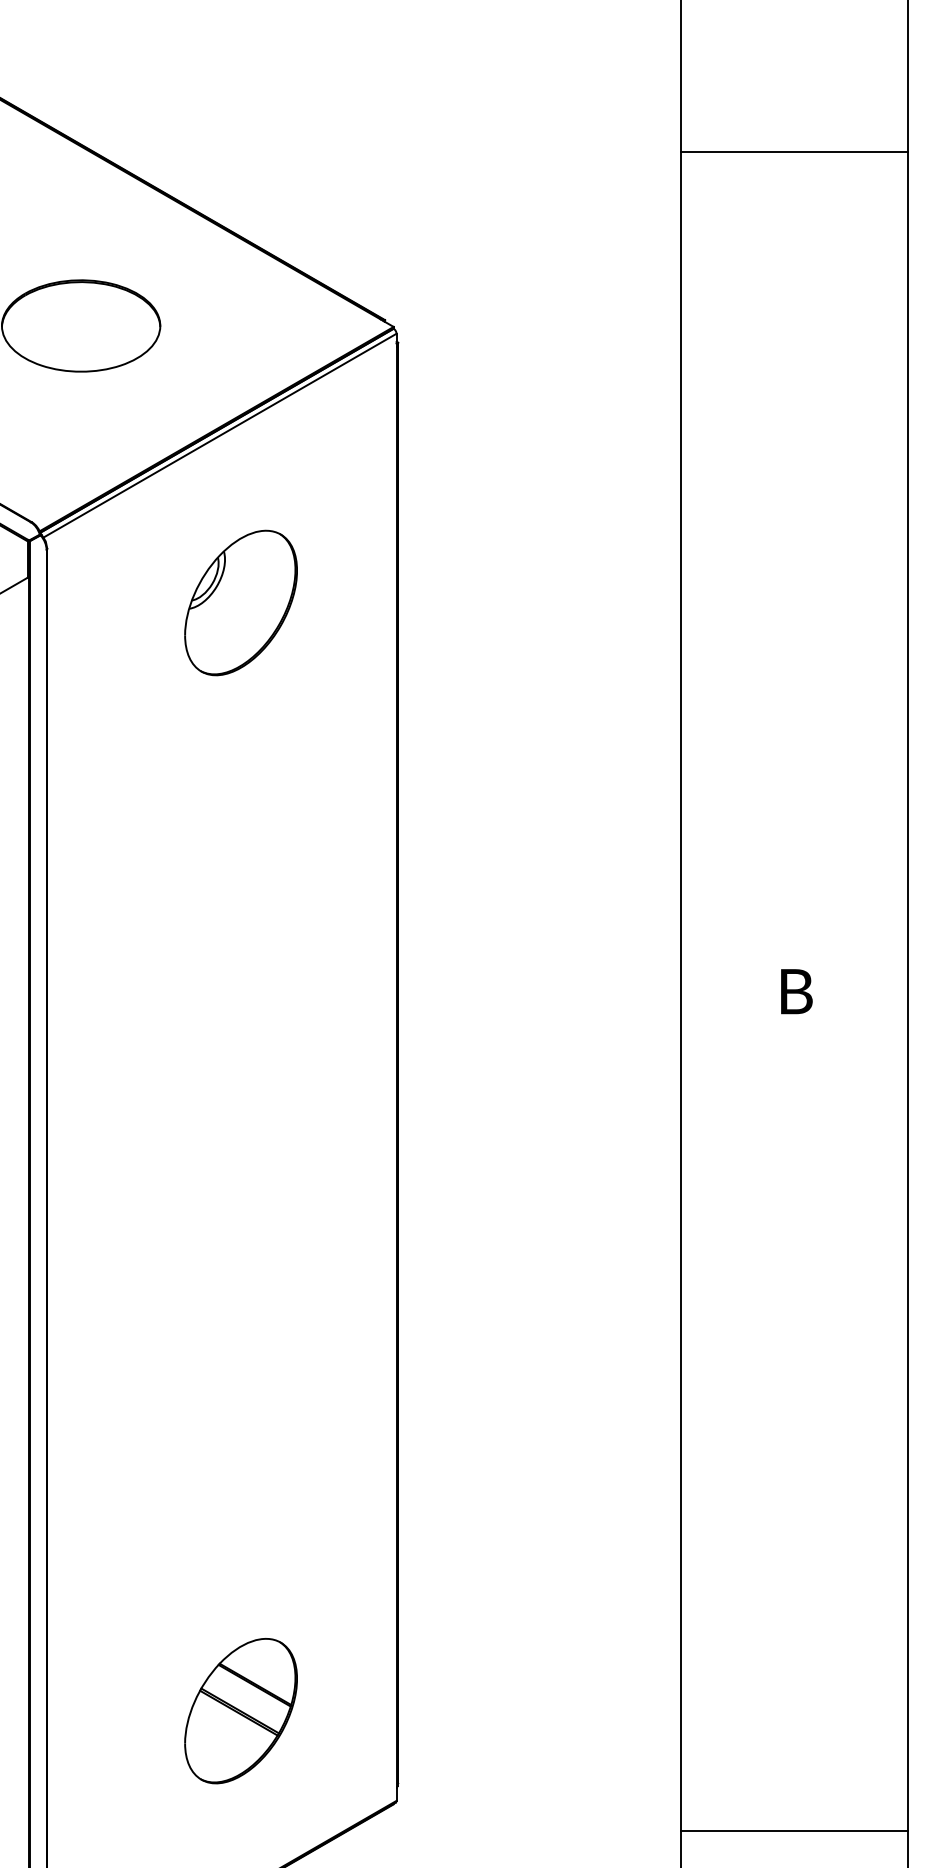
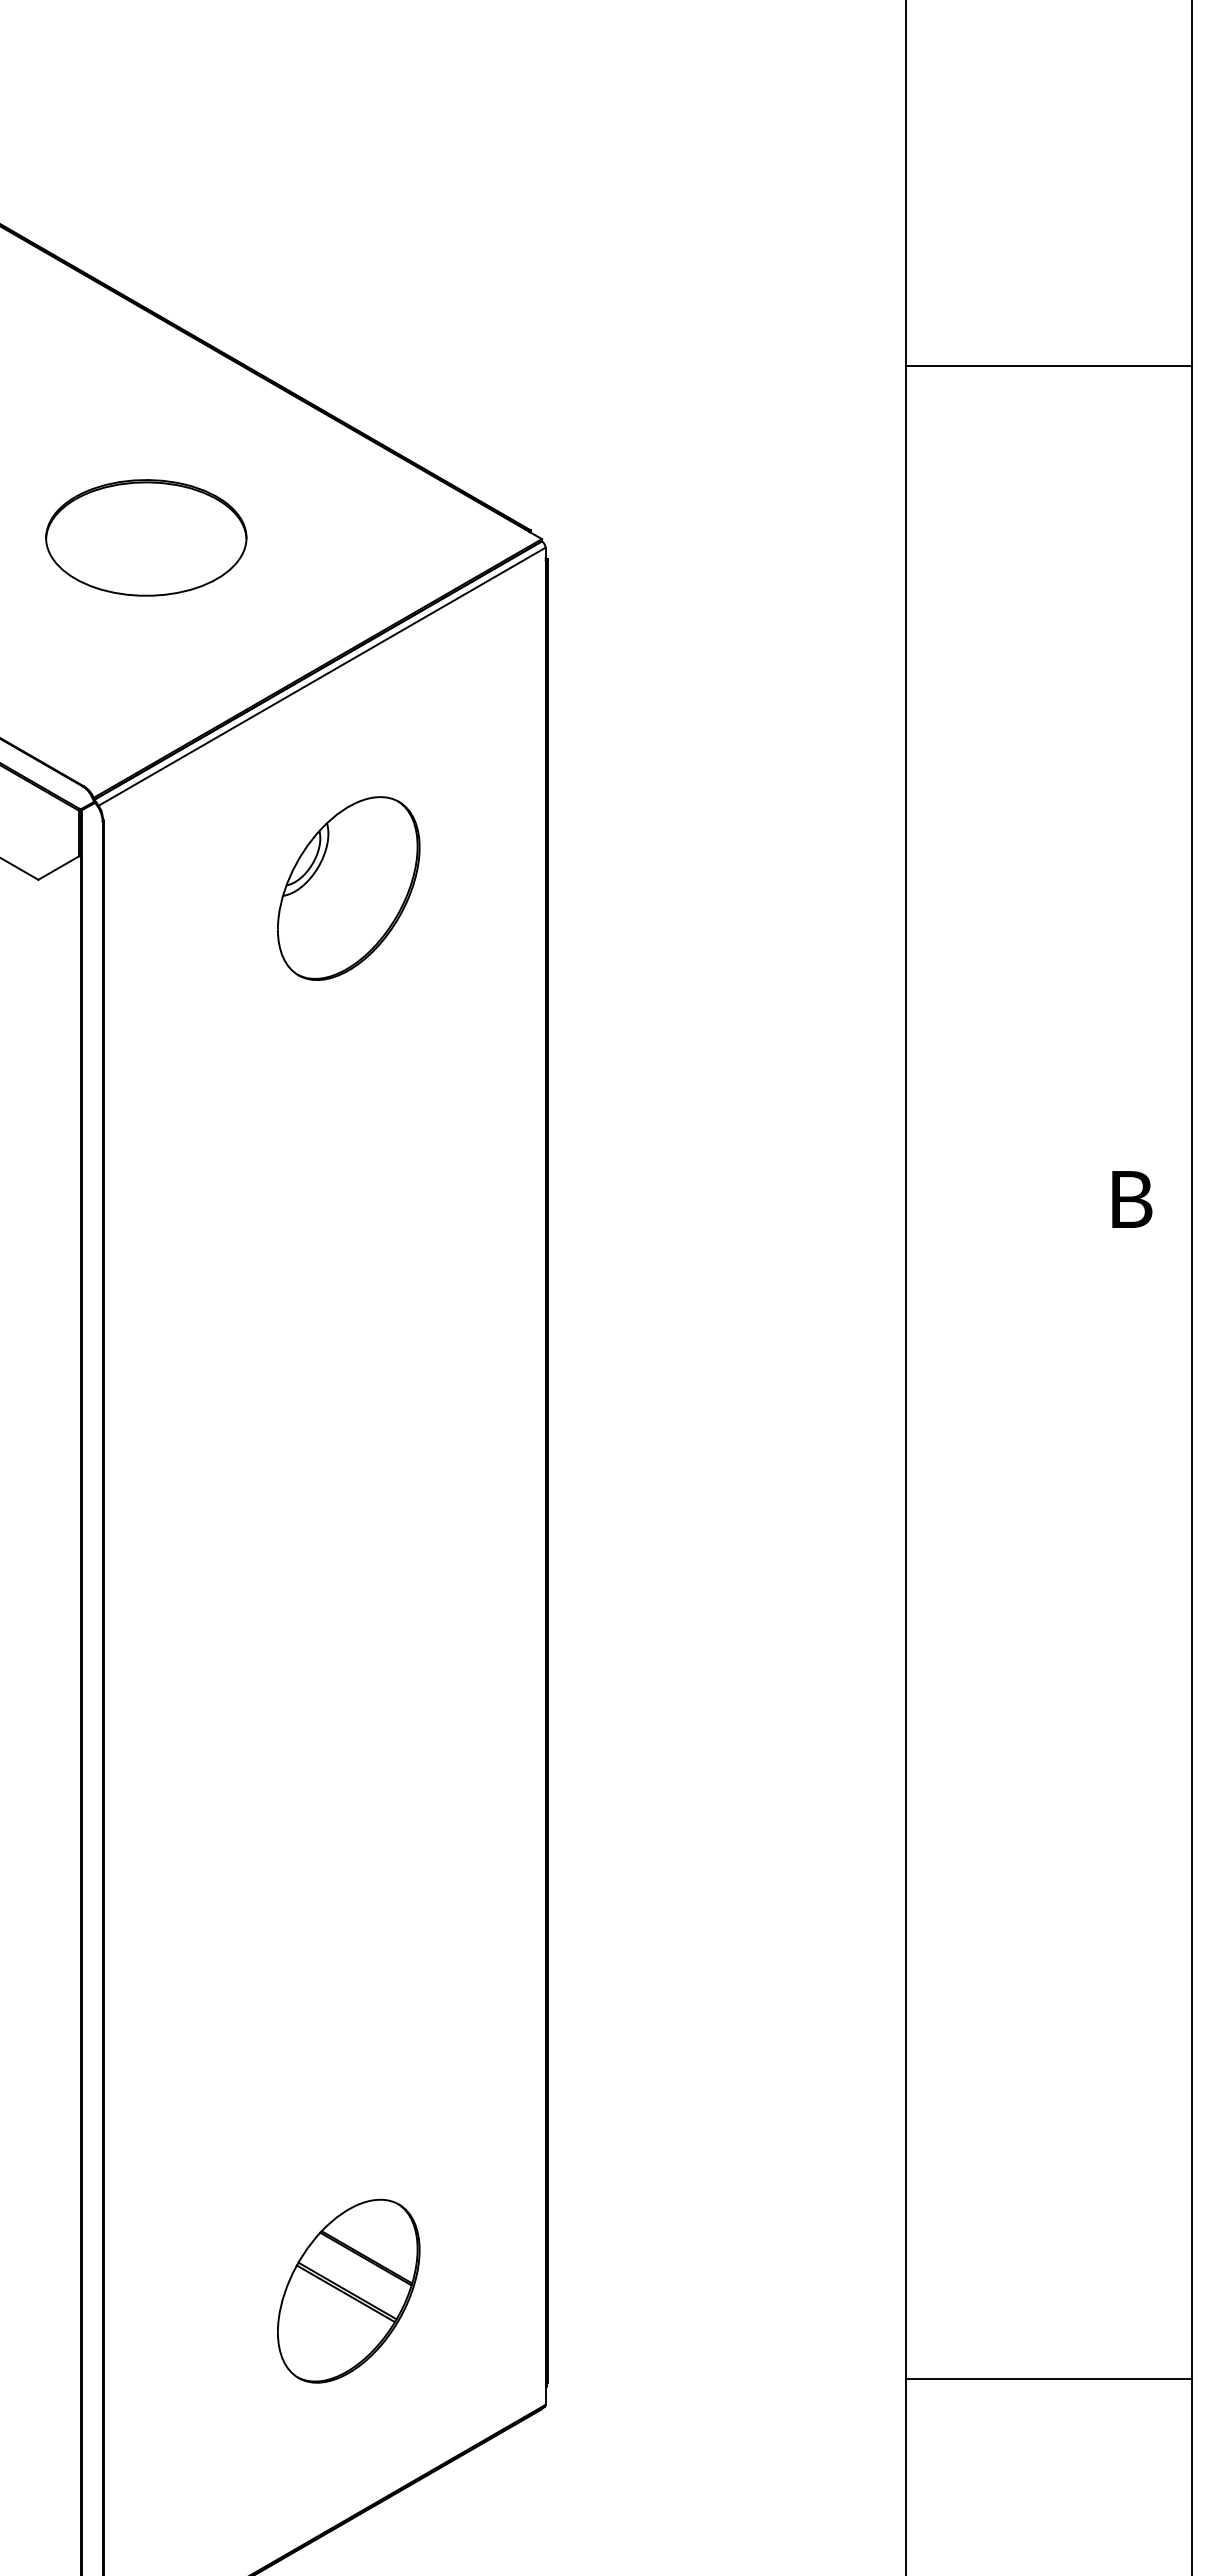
line: (794, 151) -> (1049, 365), moved
text: (797, 991) -> (1132, 1199), moved
line: (794, 1831) -> (1049, 2379), moved

